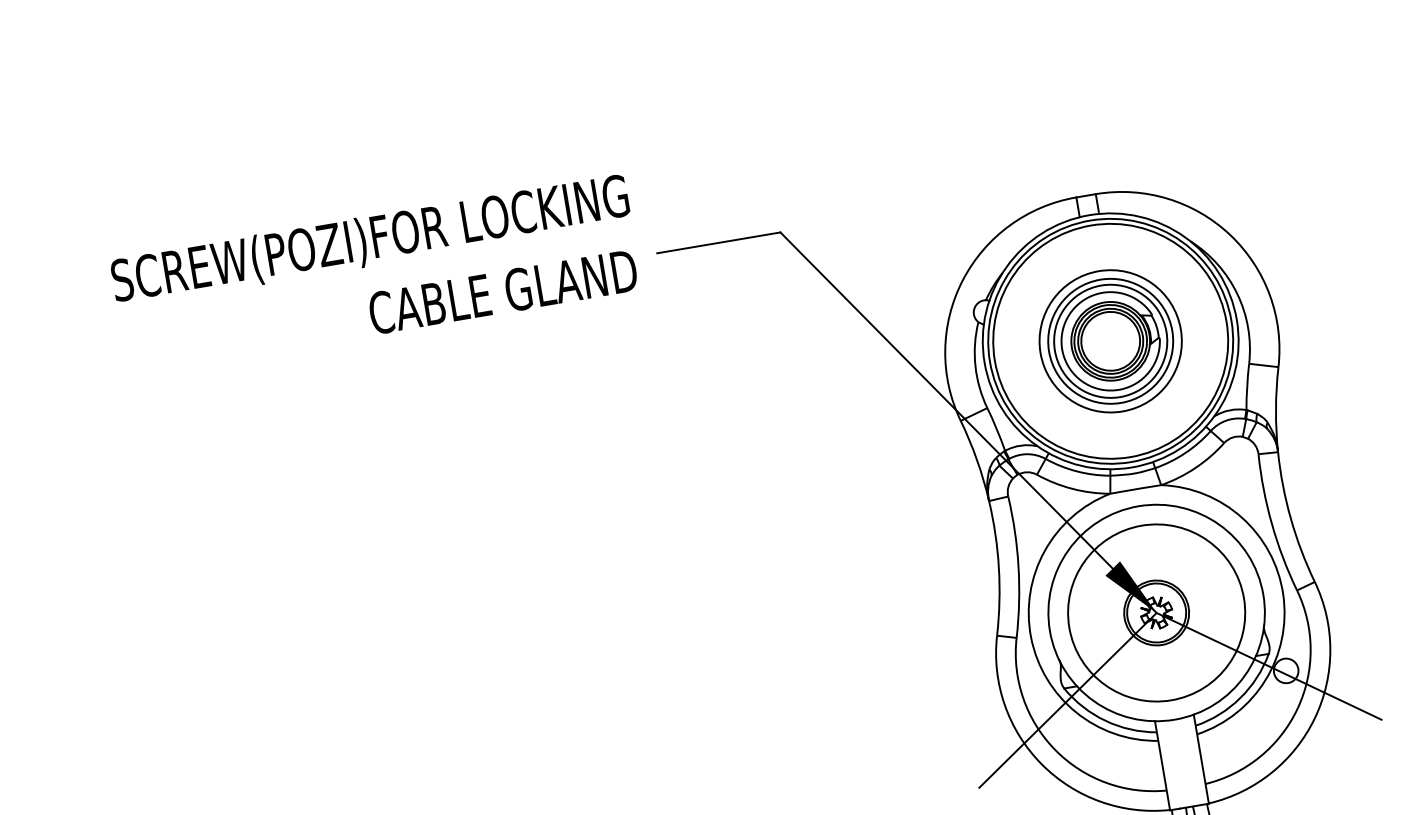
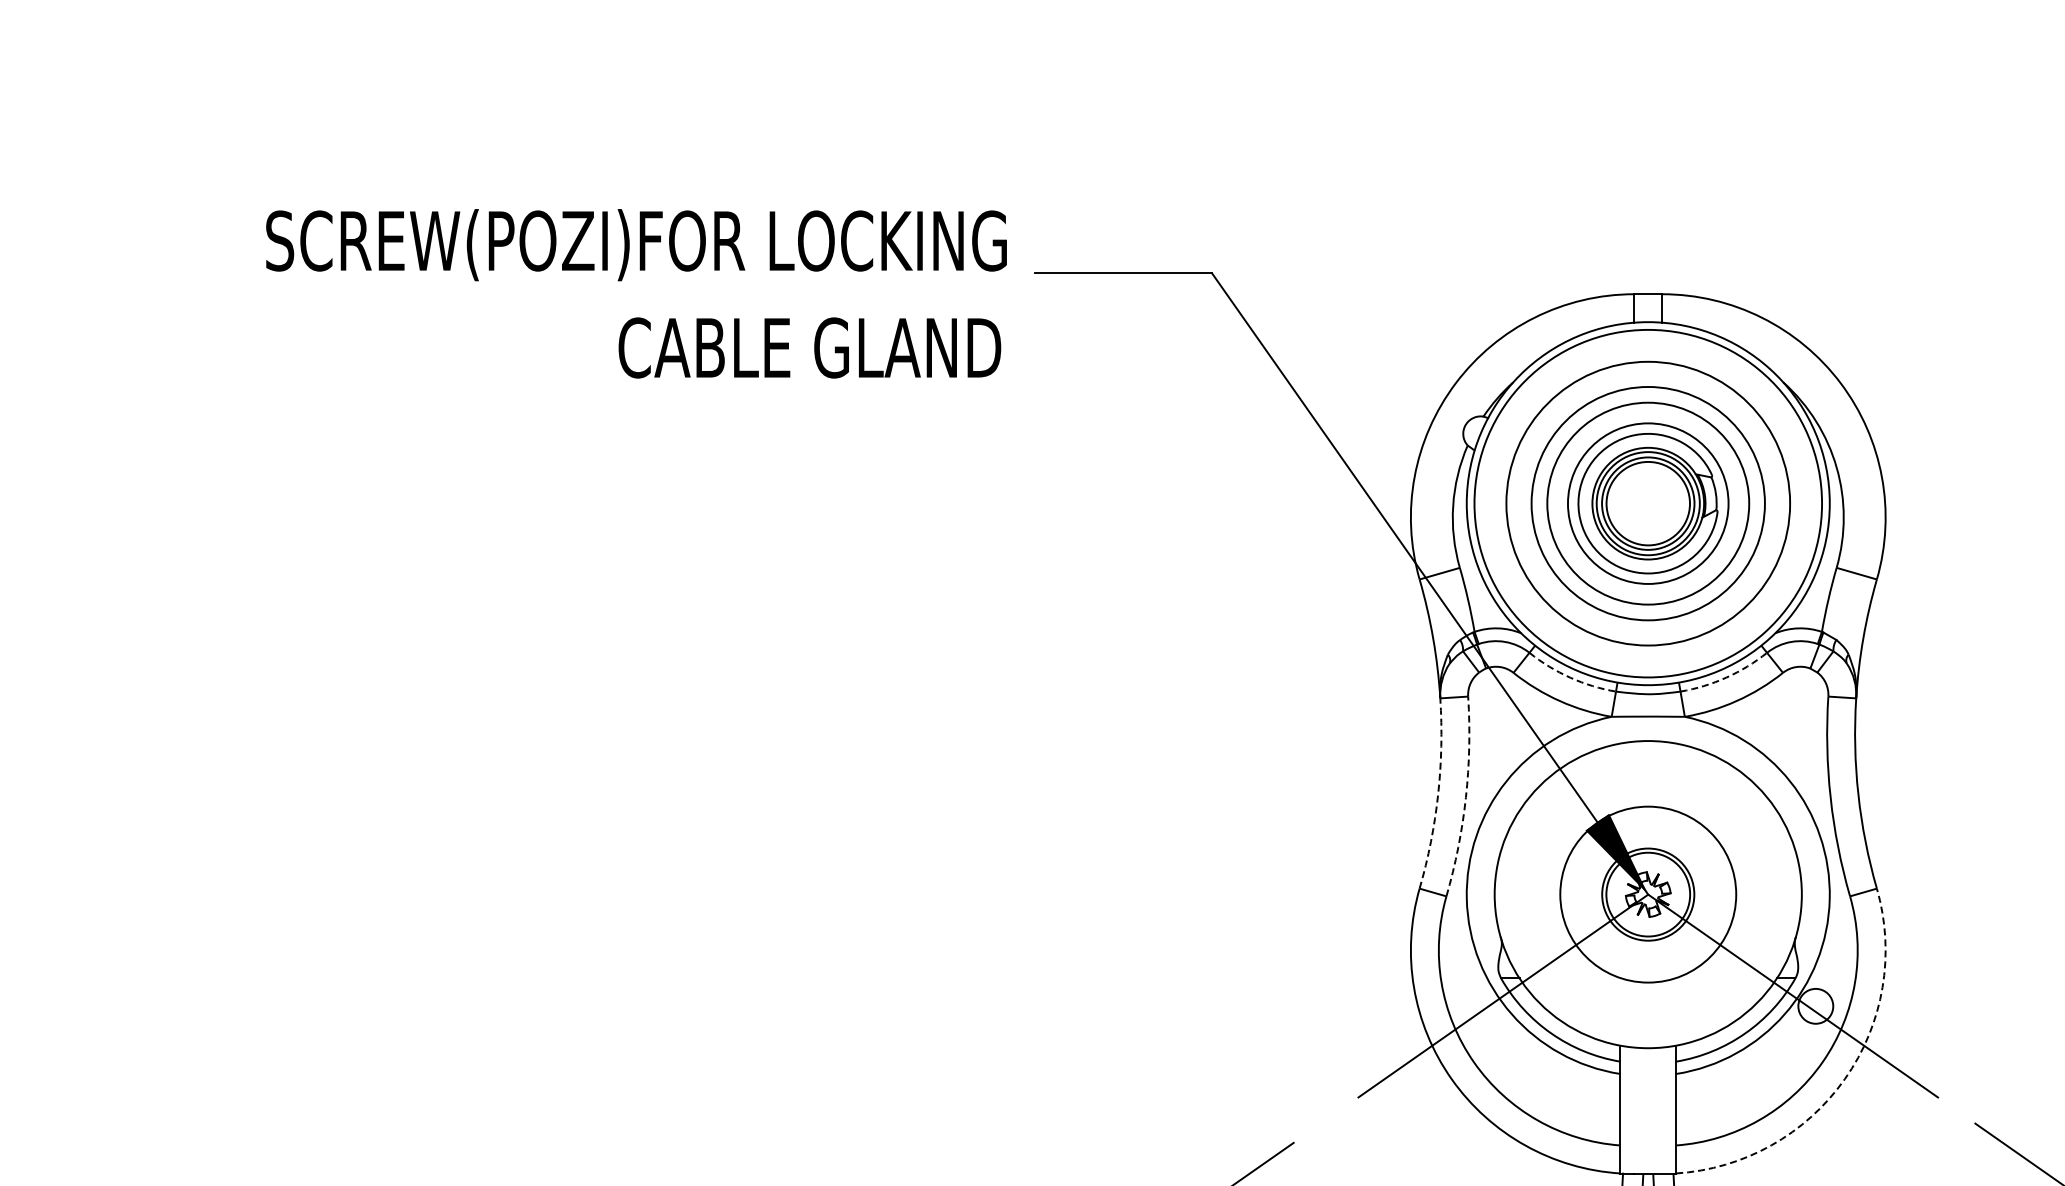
text: (376, 274) -> (636, 293), moved
circle: (1110, 341) -> (1647, 503), size x0.7
circle: (1110, 341) -> (1647, 503), size x1.6
arc: (1185, 452) -> (1726, 677), solid -> dashed
arc: (1077, 471) -> (1570, 677), solid -> dashed
arc: (1018, 566) -> (1465, 797), solid -> dashed
arc: (999, 568) -> (1438, 794), solid -> dashed
circle: (1156, 612) -> (1647, 894), size x0.7
arc: (1314, 718) -> (1844, 1079), solid -> dashed

